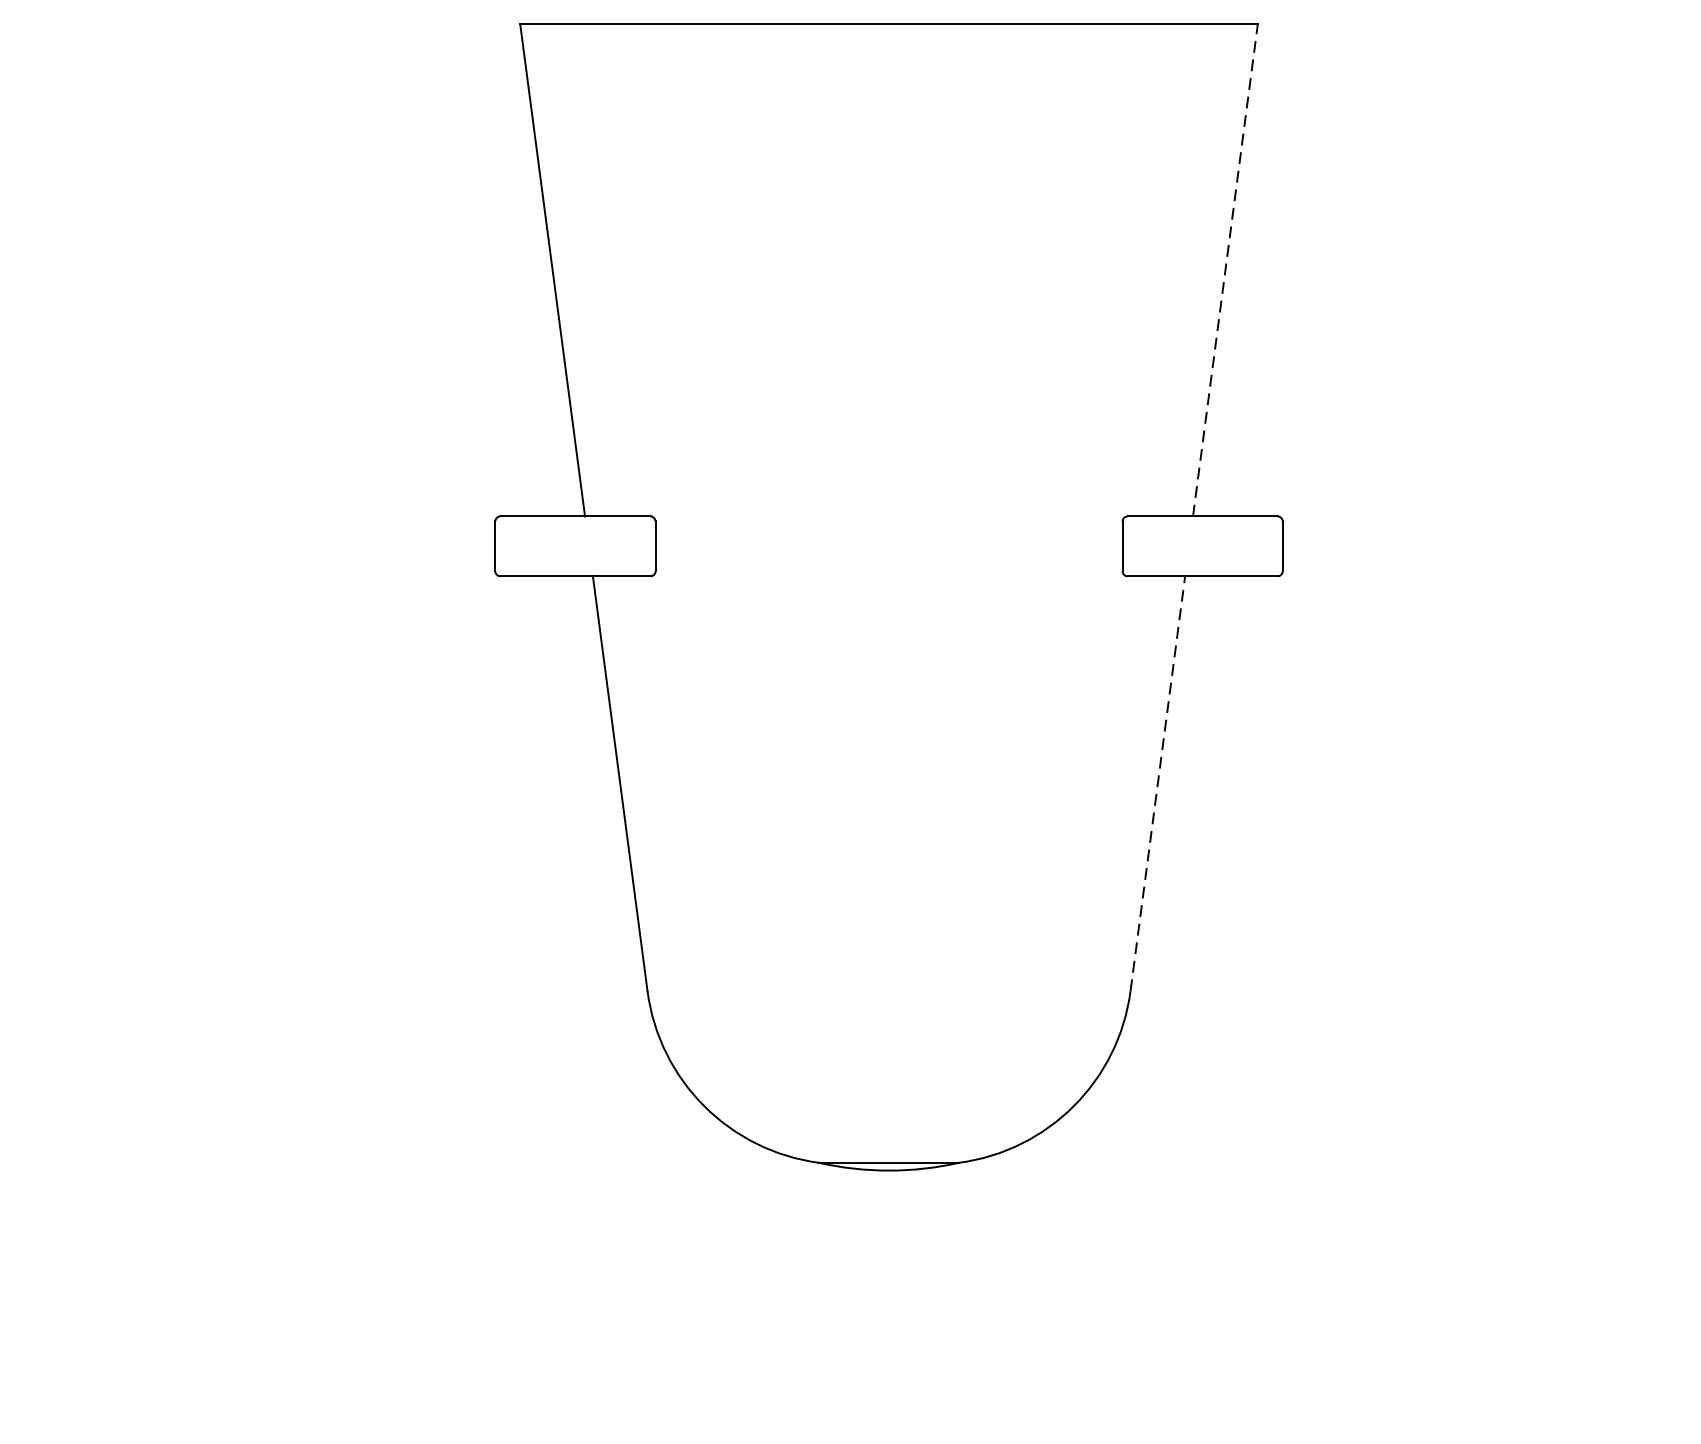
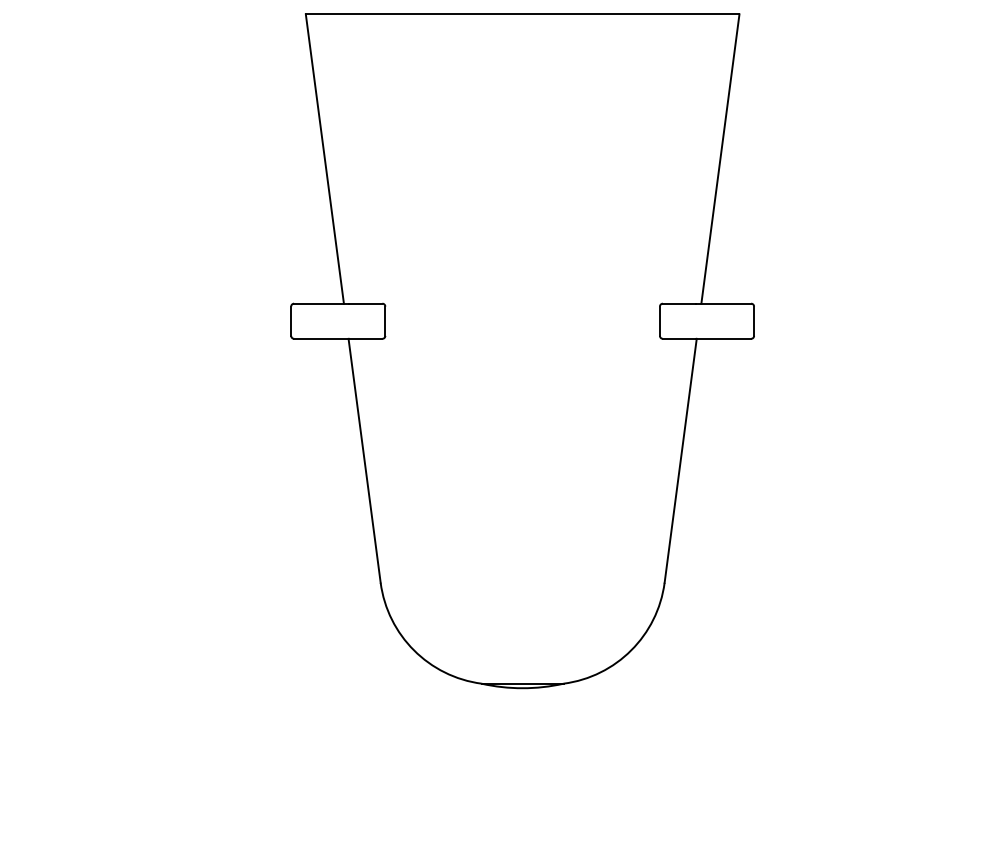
line: (1225, 271) -> (720, 159), dashed -> solid
line: (1157, 783) -> (680, 460), dashed -> solid

